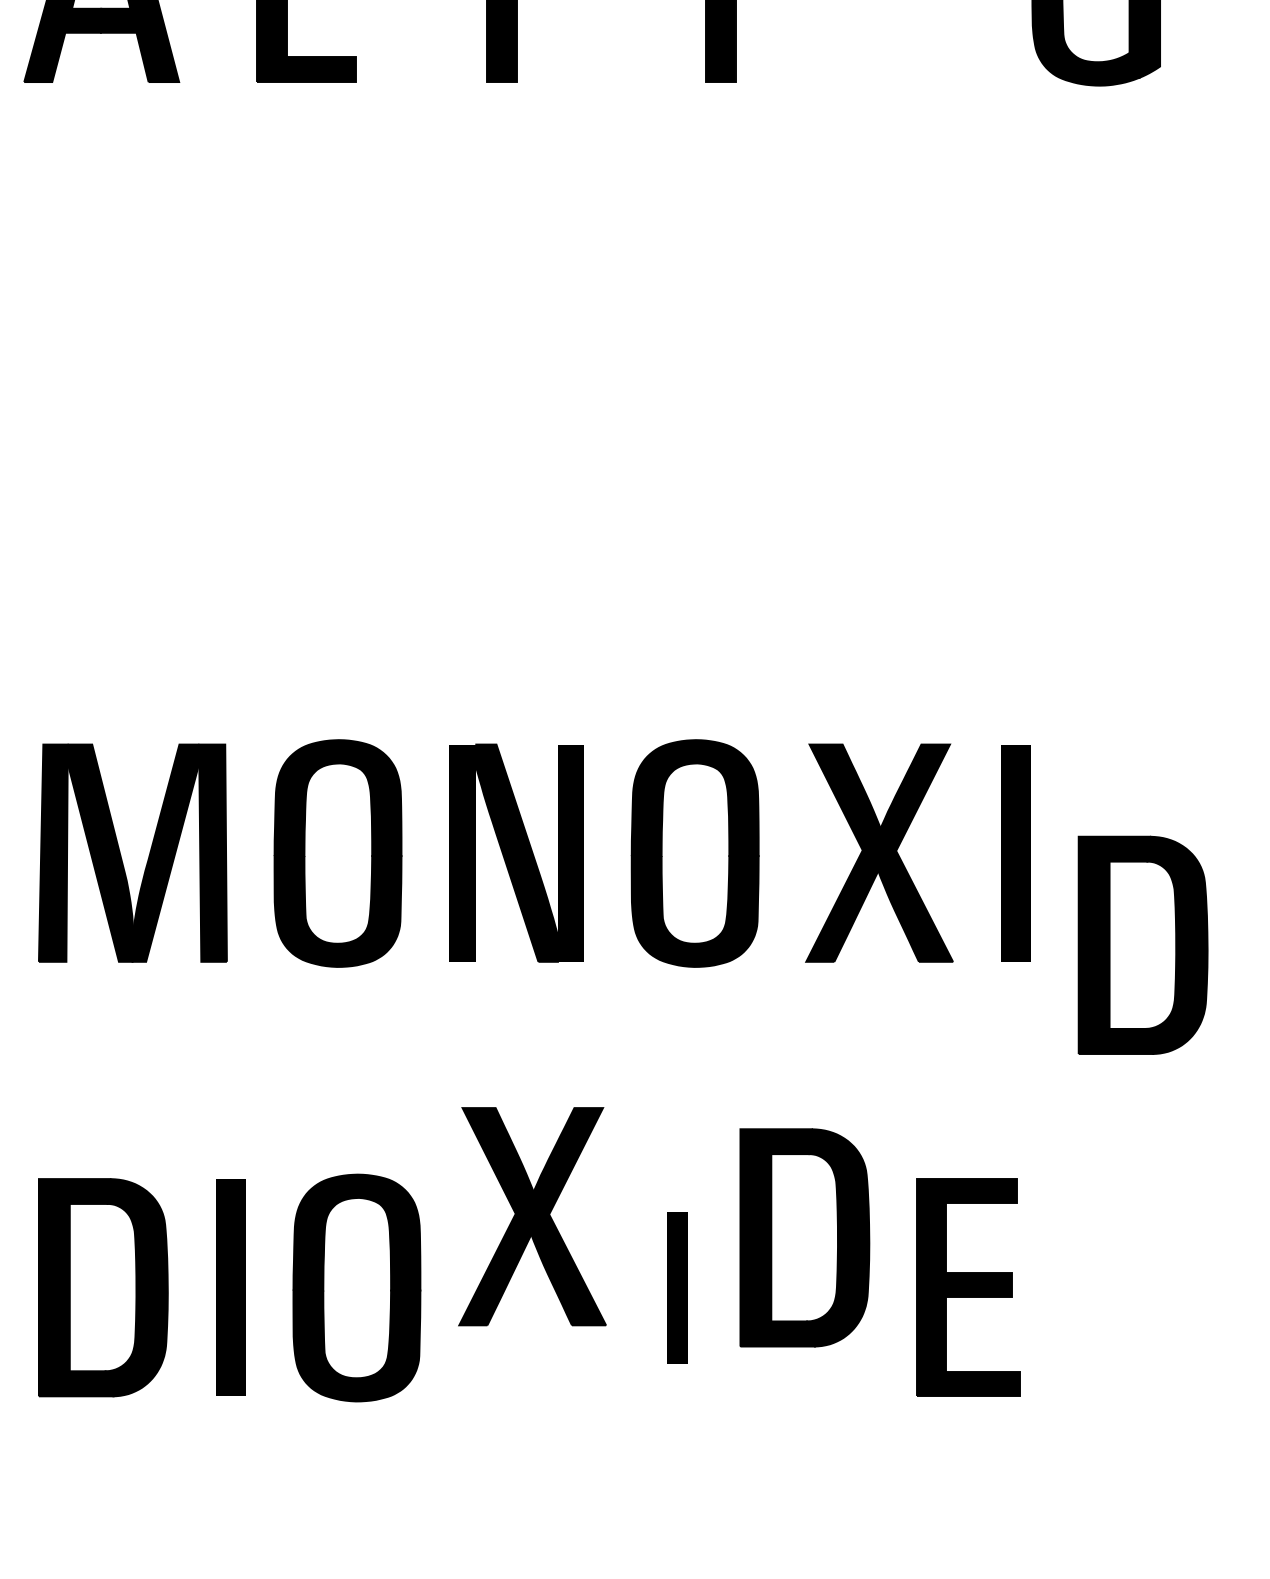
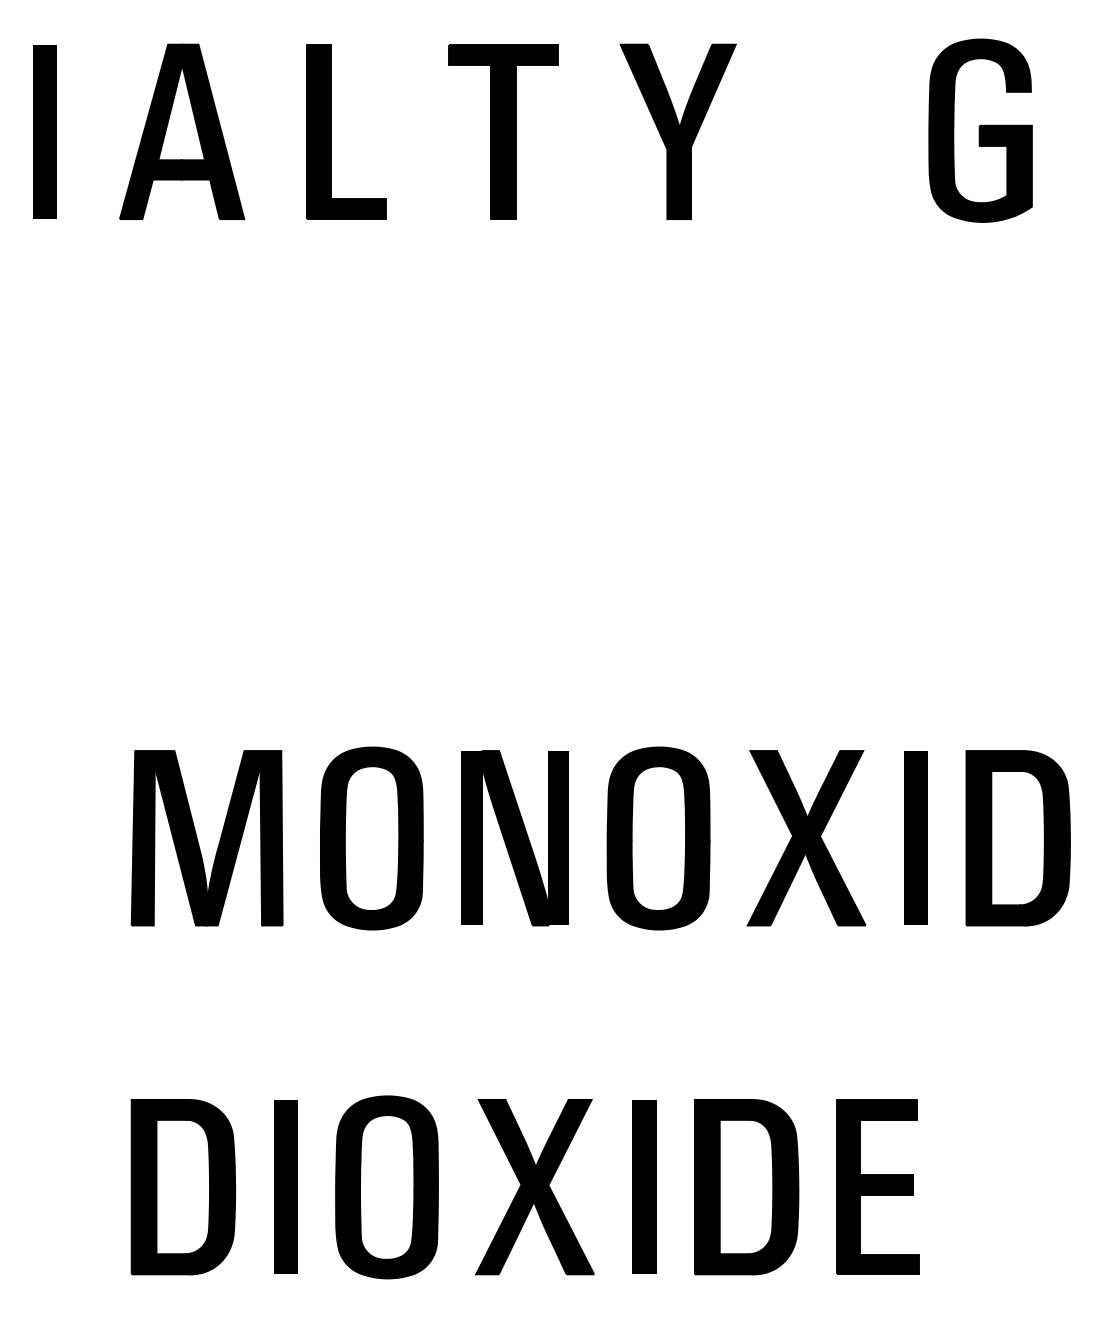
part: (1142, 945) -> (1017, 838), moved
part: (531, 1217) -> (534, 1187), moved
part: (804, 1238) -> (746, 1187), moved
part: (677, 1286) -> (644, 1186), size x1.43

